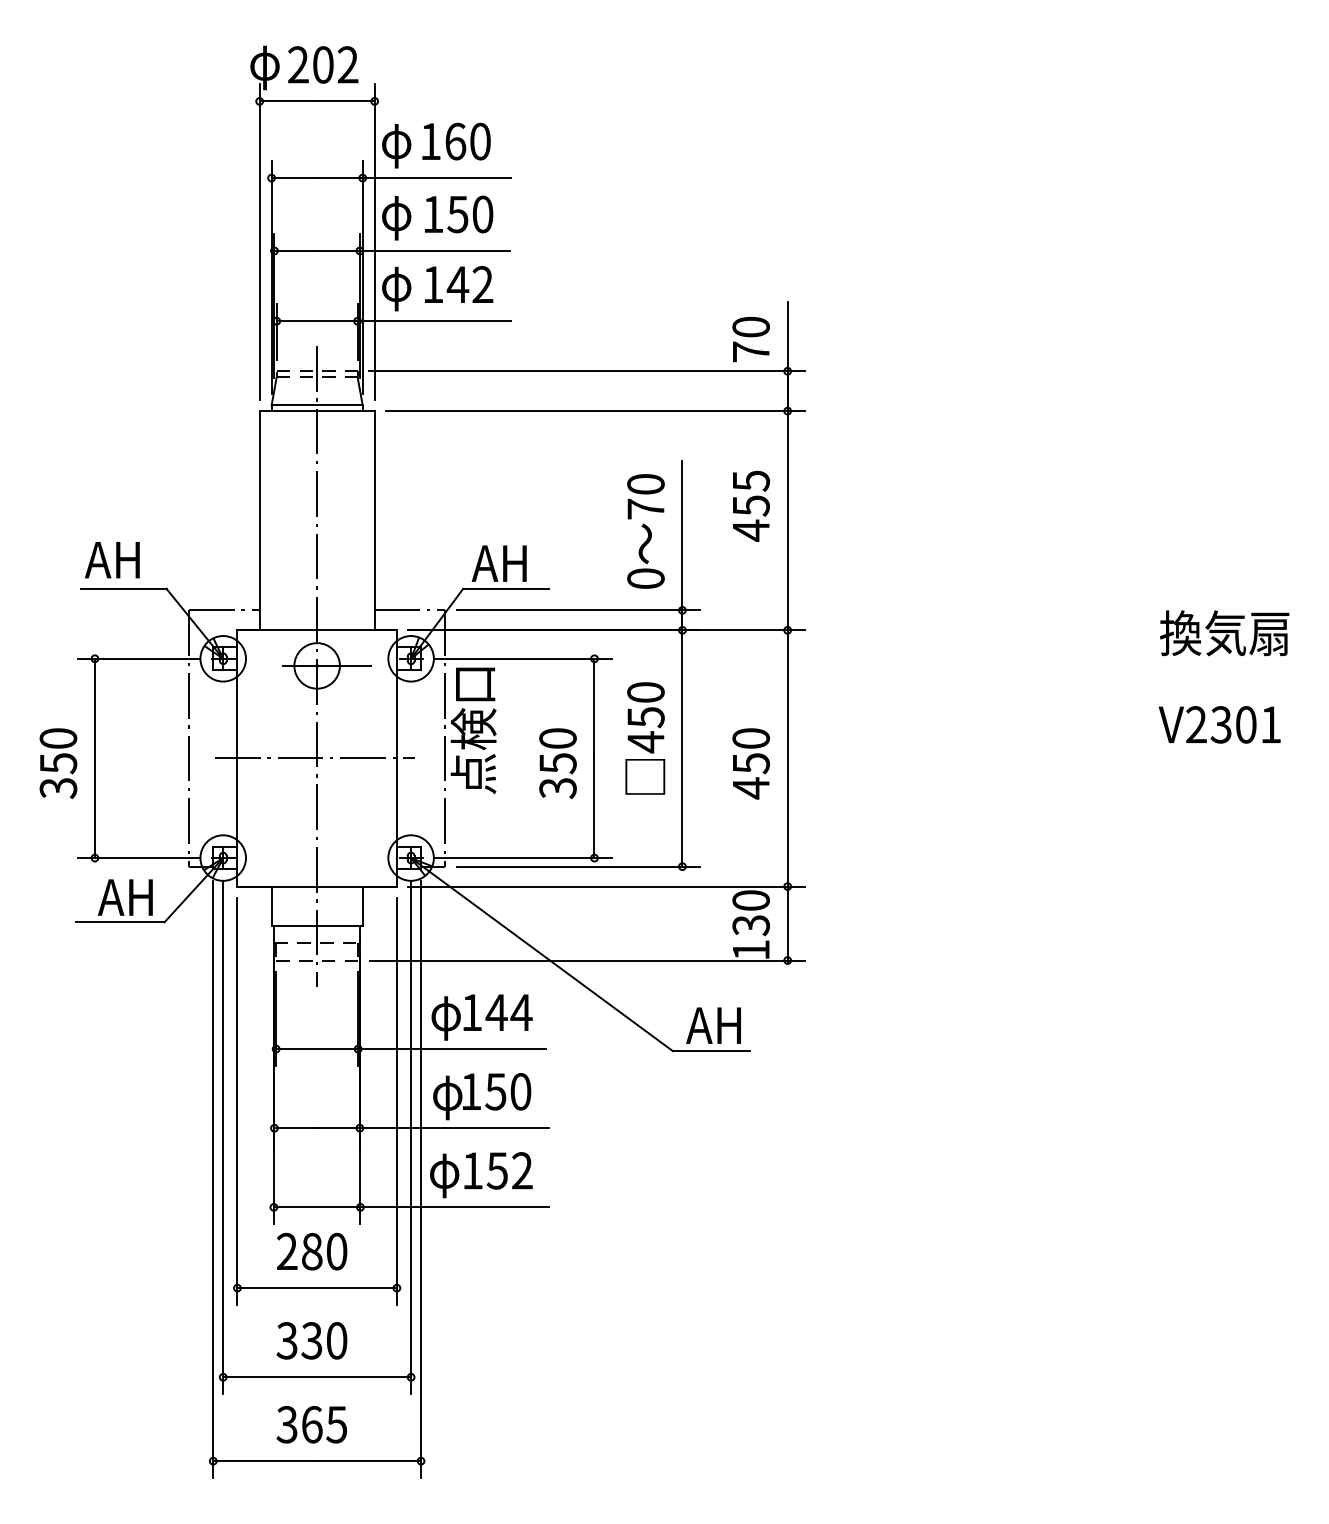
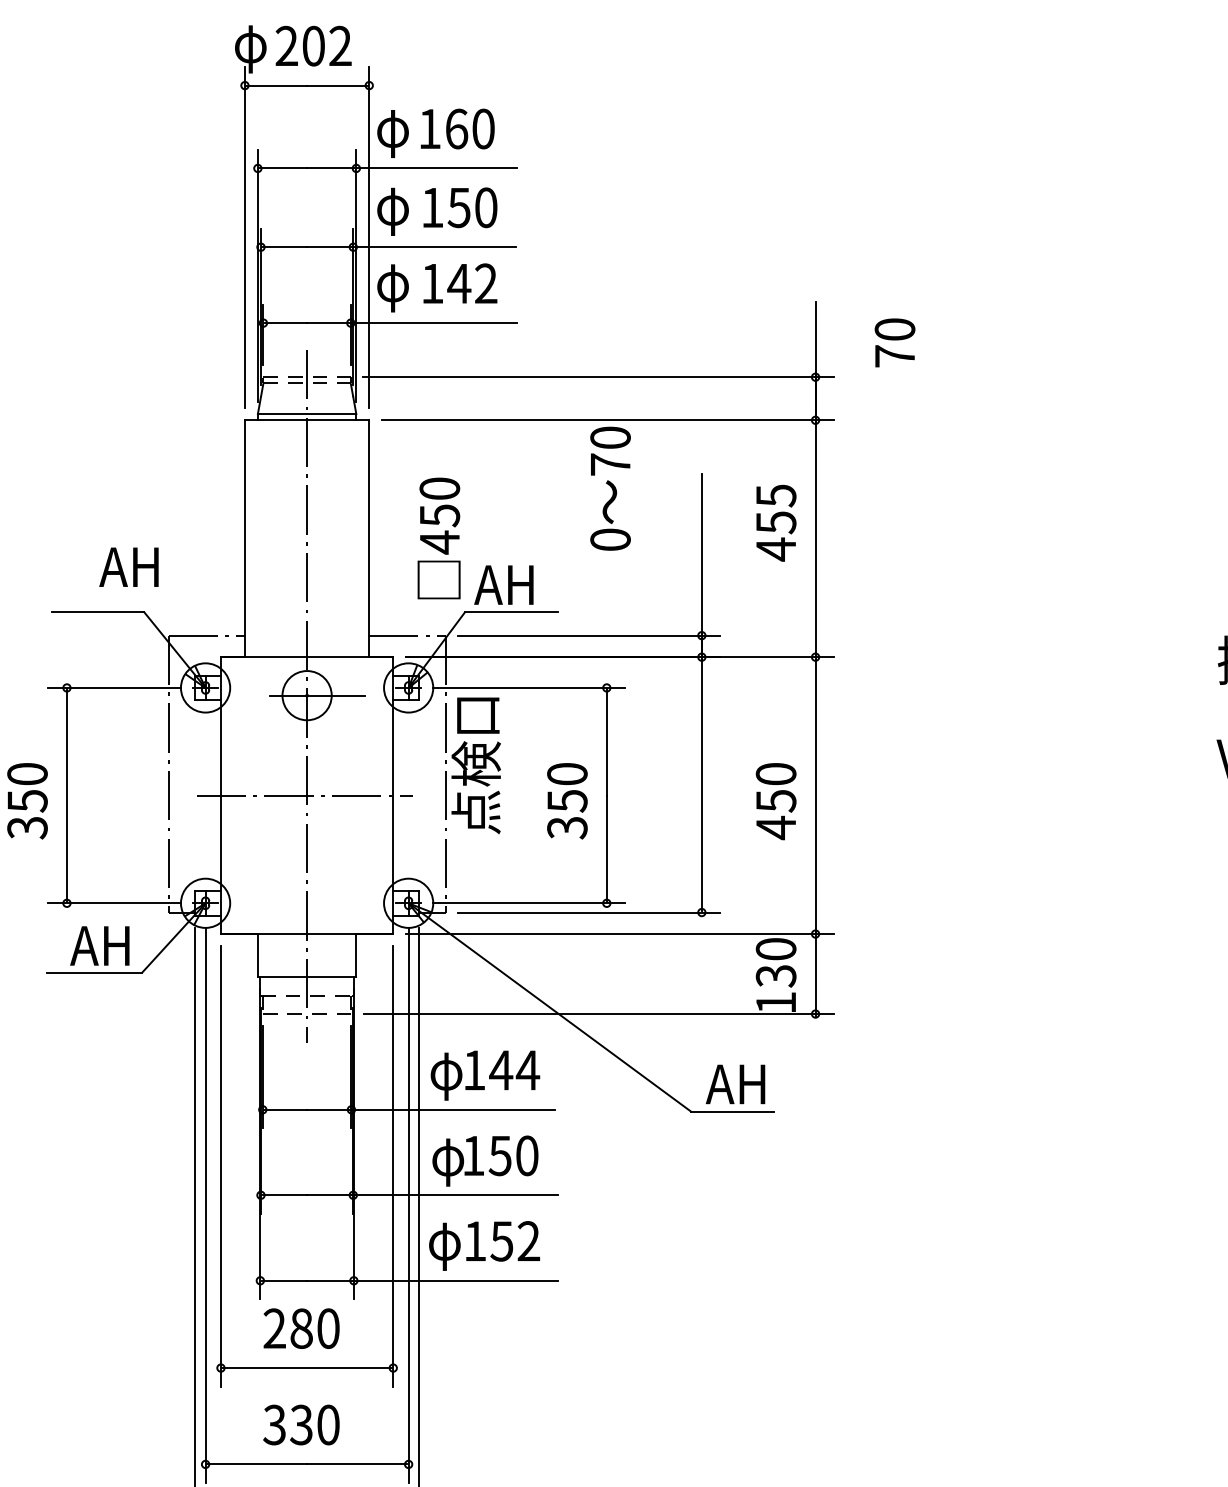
text: (750, 339) -> (894, 342), moved
text: (645, 531) -> (610, 488), moved
text: (112, 560) -> (129, 567), moved
text: (645, 738) -> (439, 538), moved

